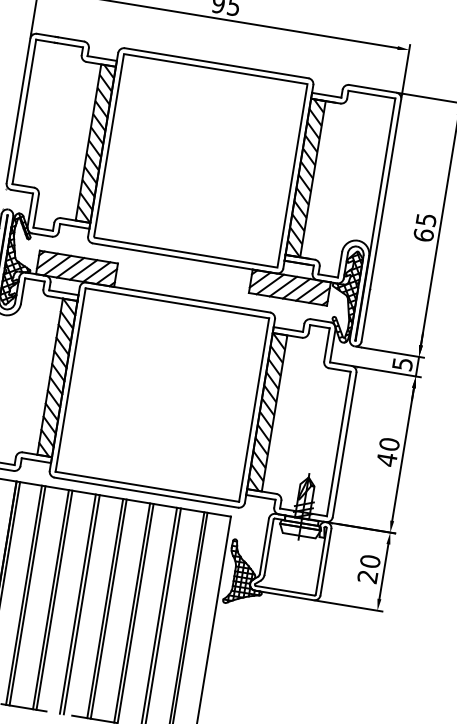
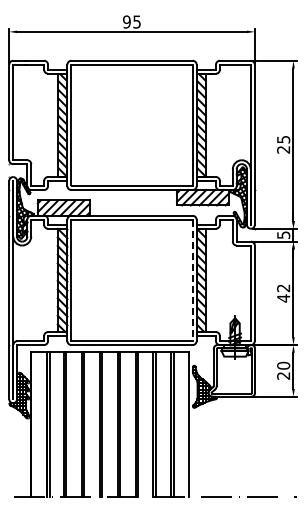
text: (423, 234) -> (283, 149), 65 -> 25
line: (253, 410) -> (192, 280), solid -> dashed
text: (389, 444) -> (283, 288), 40 -> 42

